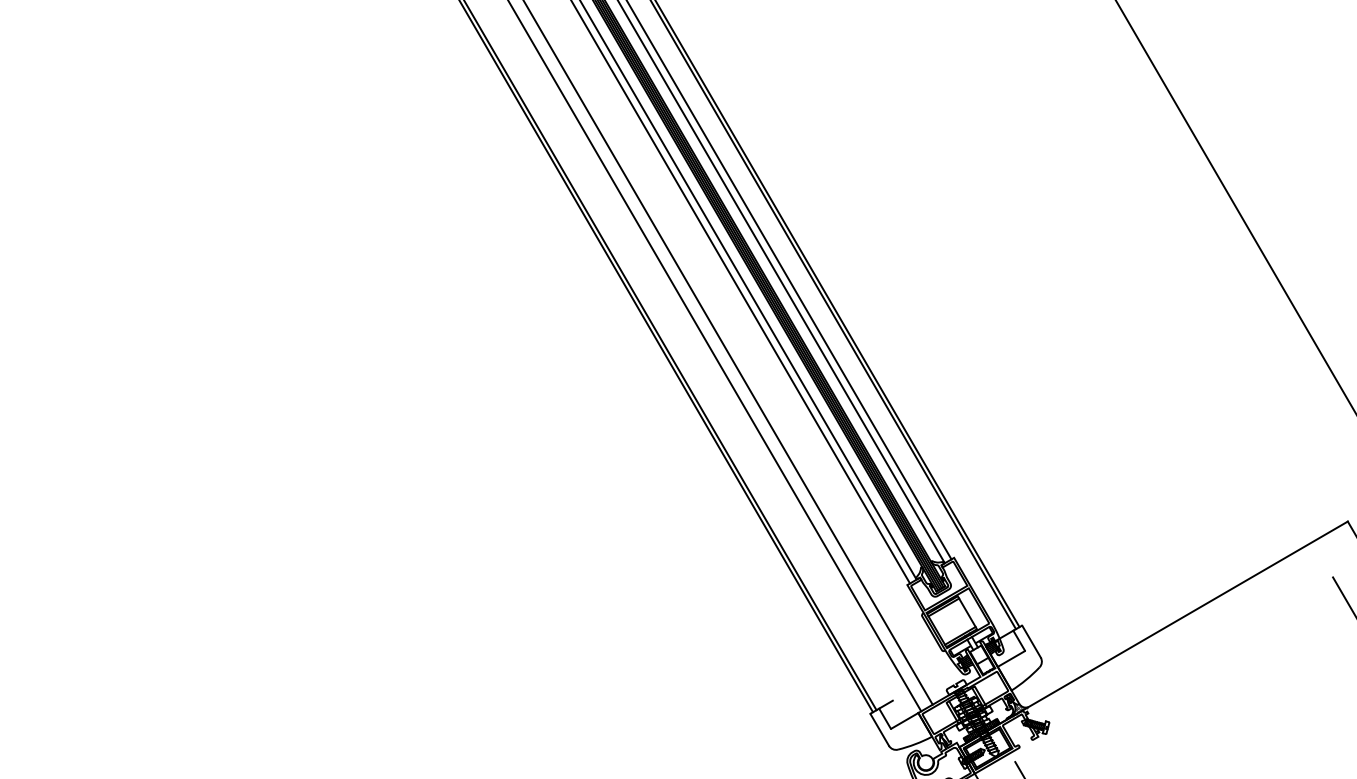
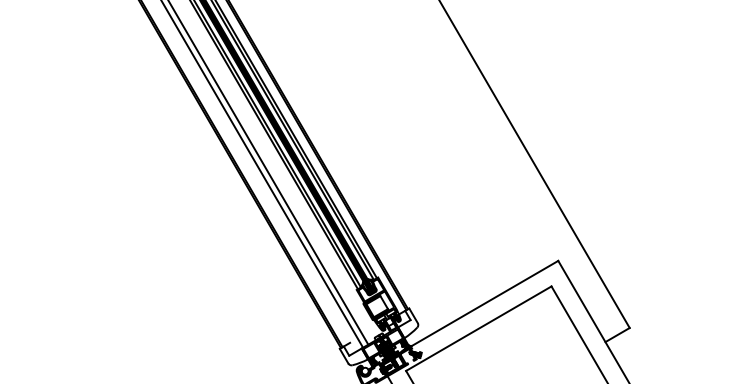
line: (1173, 669) -> (478, 328), added

